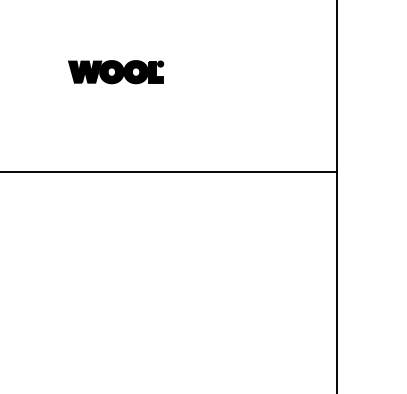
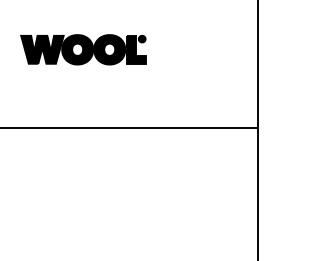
part: (115, 71) -> (82, 49), size x1.67

